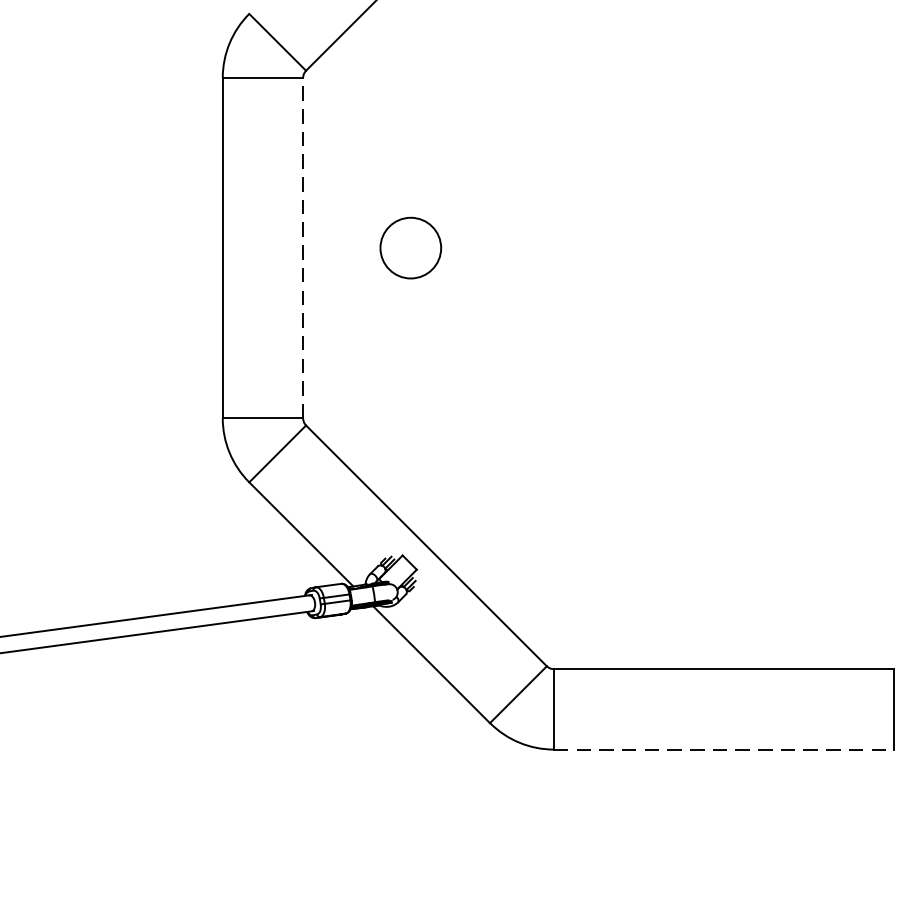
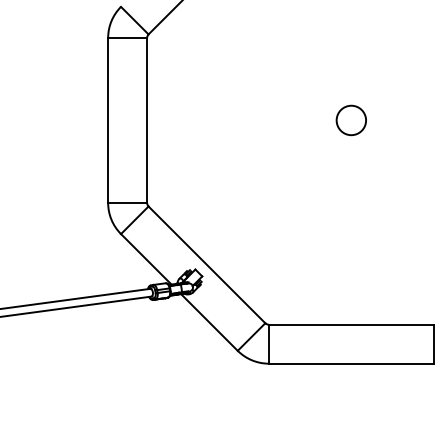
line: (303, 248) -> (147, 120), dashed -> solid
circle: (409, 248) -> (350, 120), moved
line: (724, 749) -> (351, 363), dashed -> solid

